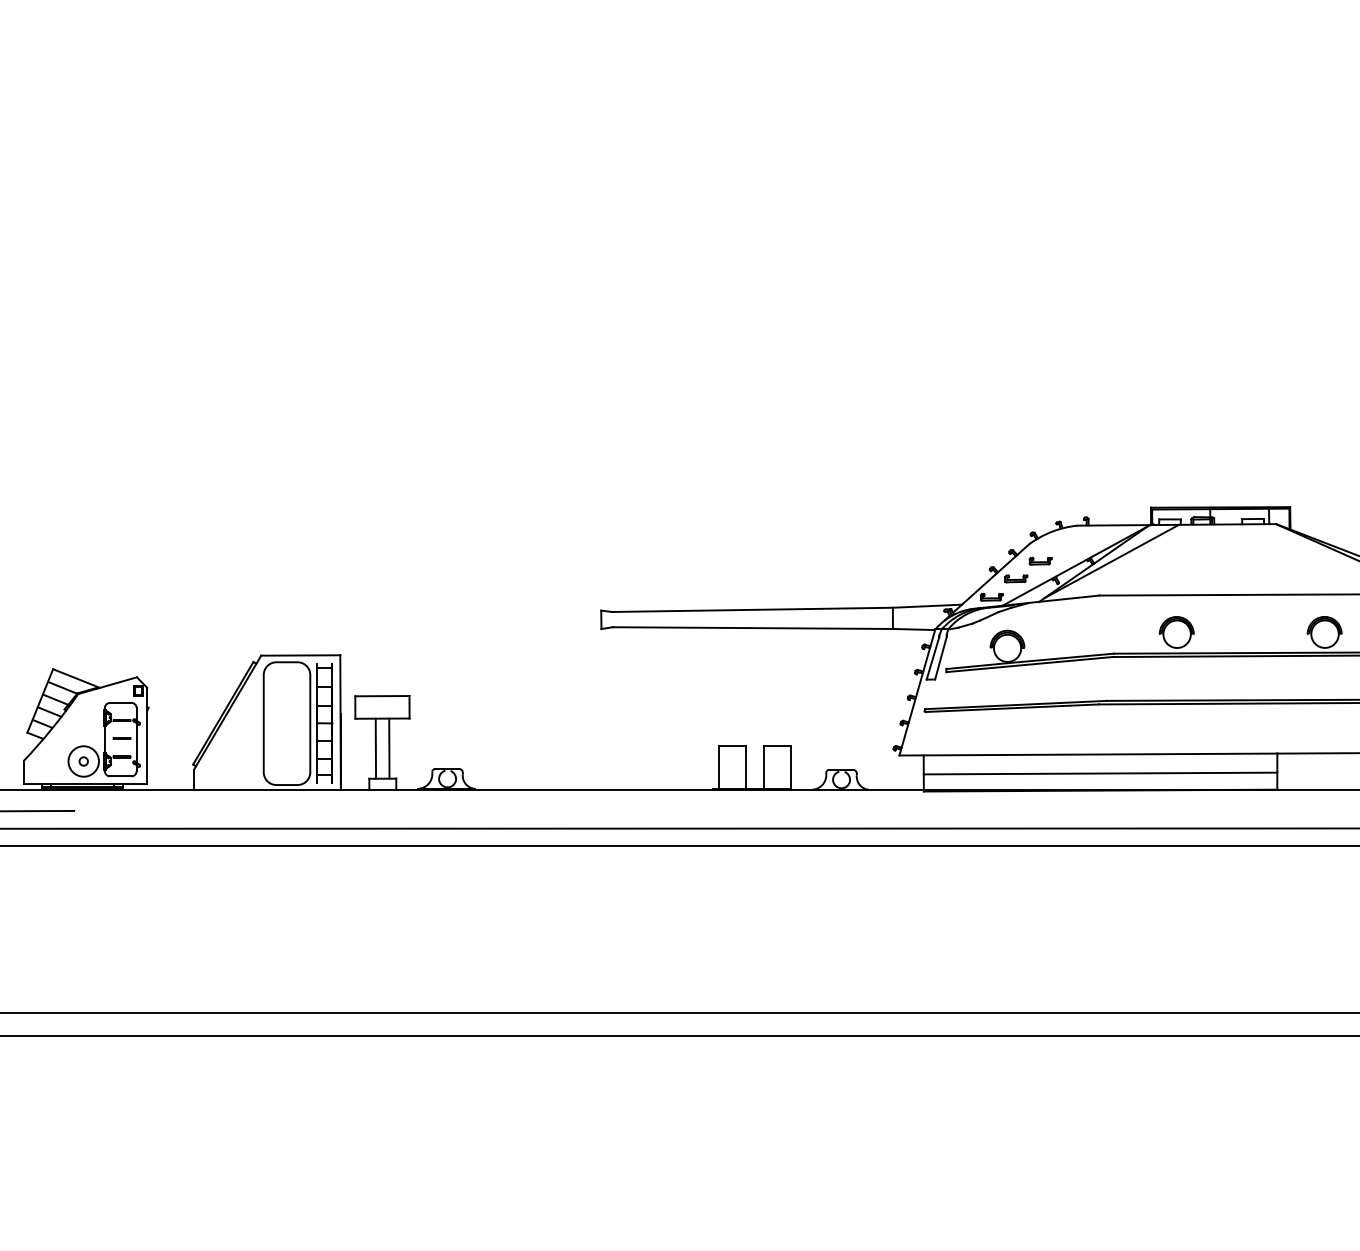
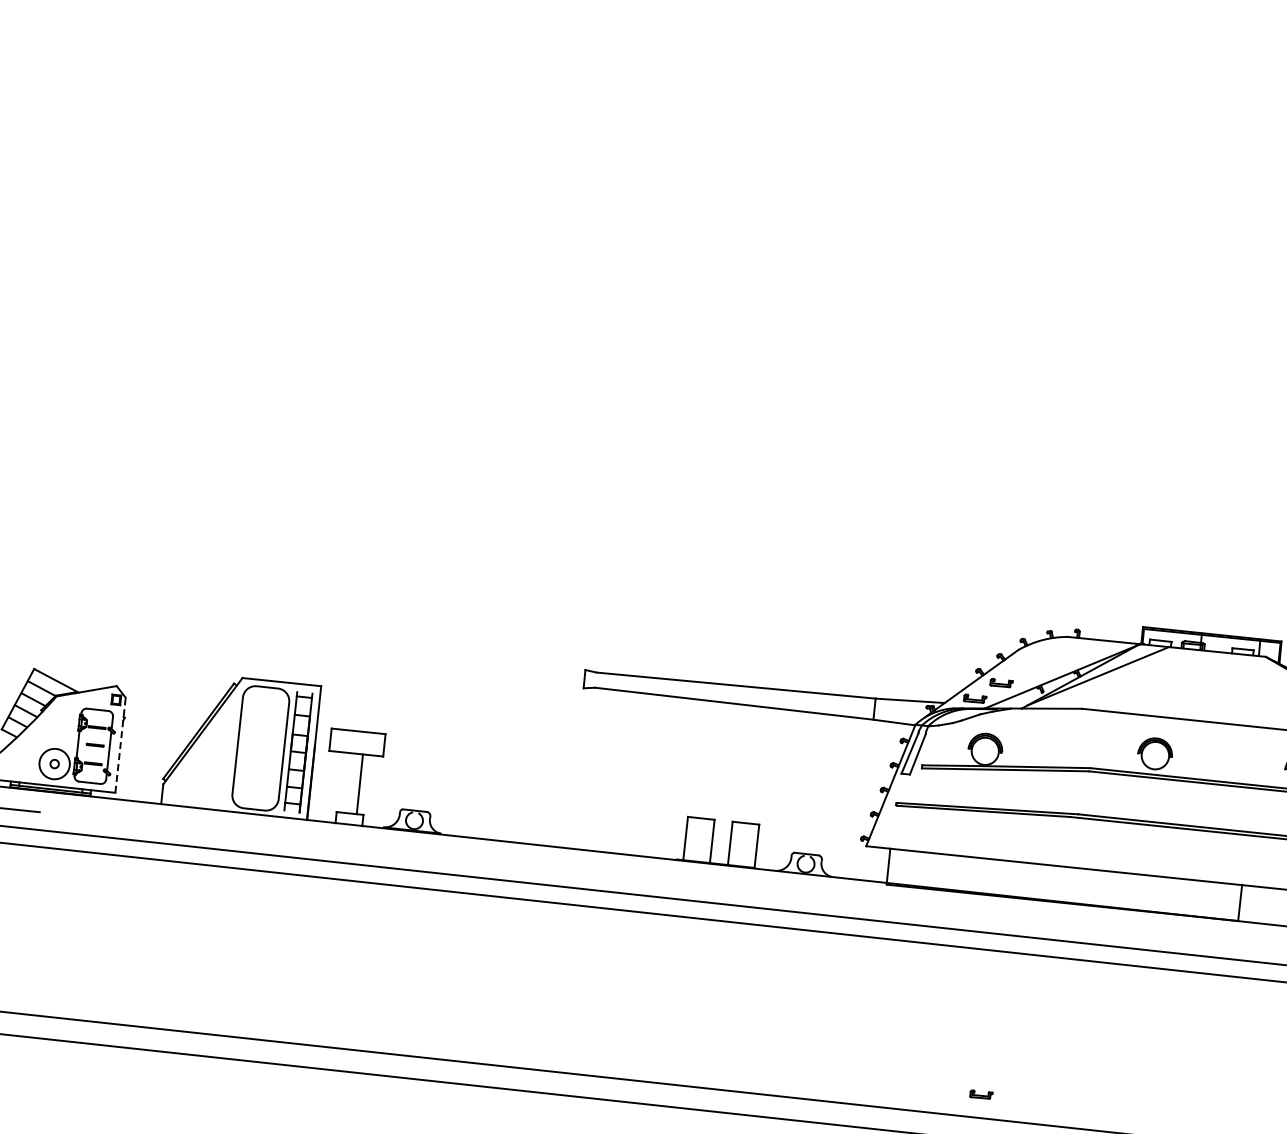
part: (1040, 560) -> (981, 1094), moved
line: (147, 735) -> (120, 745), solid -> dashed
line: (375, 748) -> (346, 782), removed
line: (1100, 773) -> (1064, 885), removed

